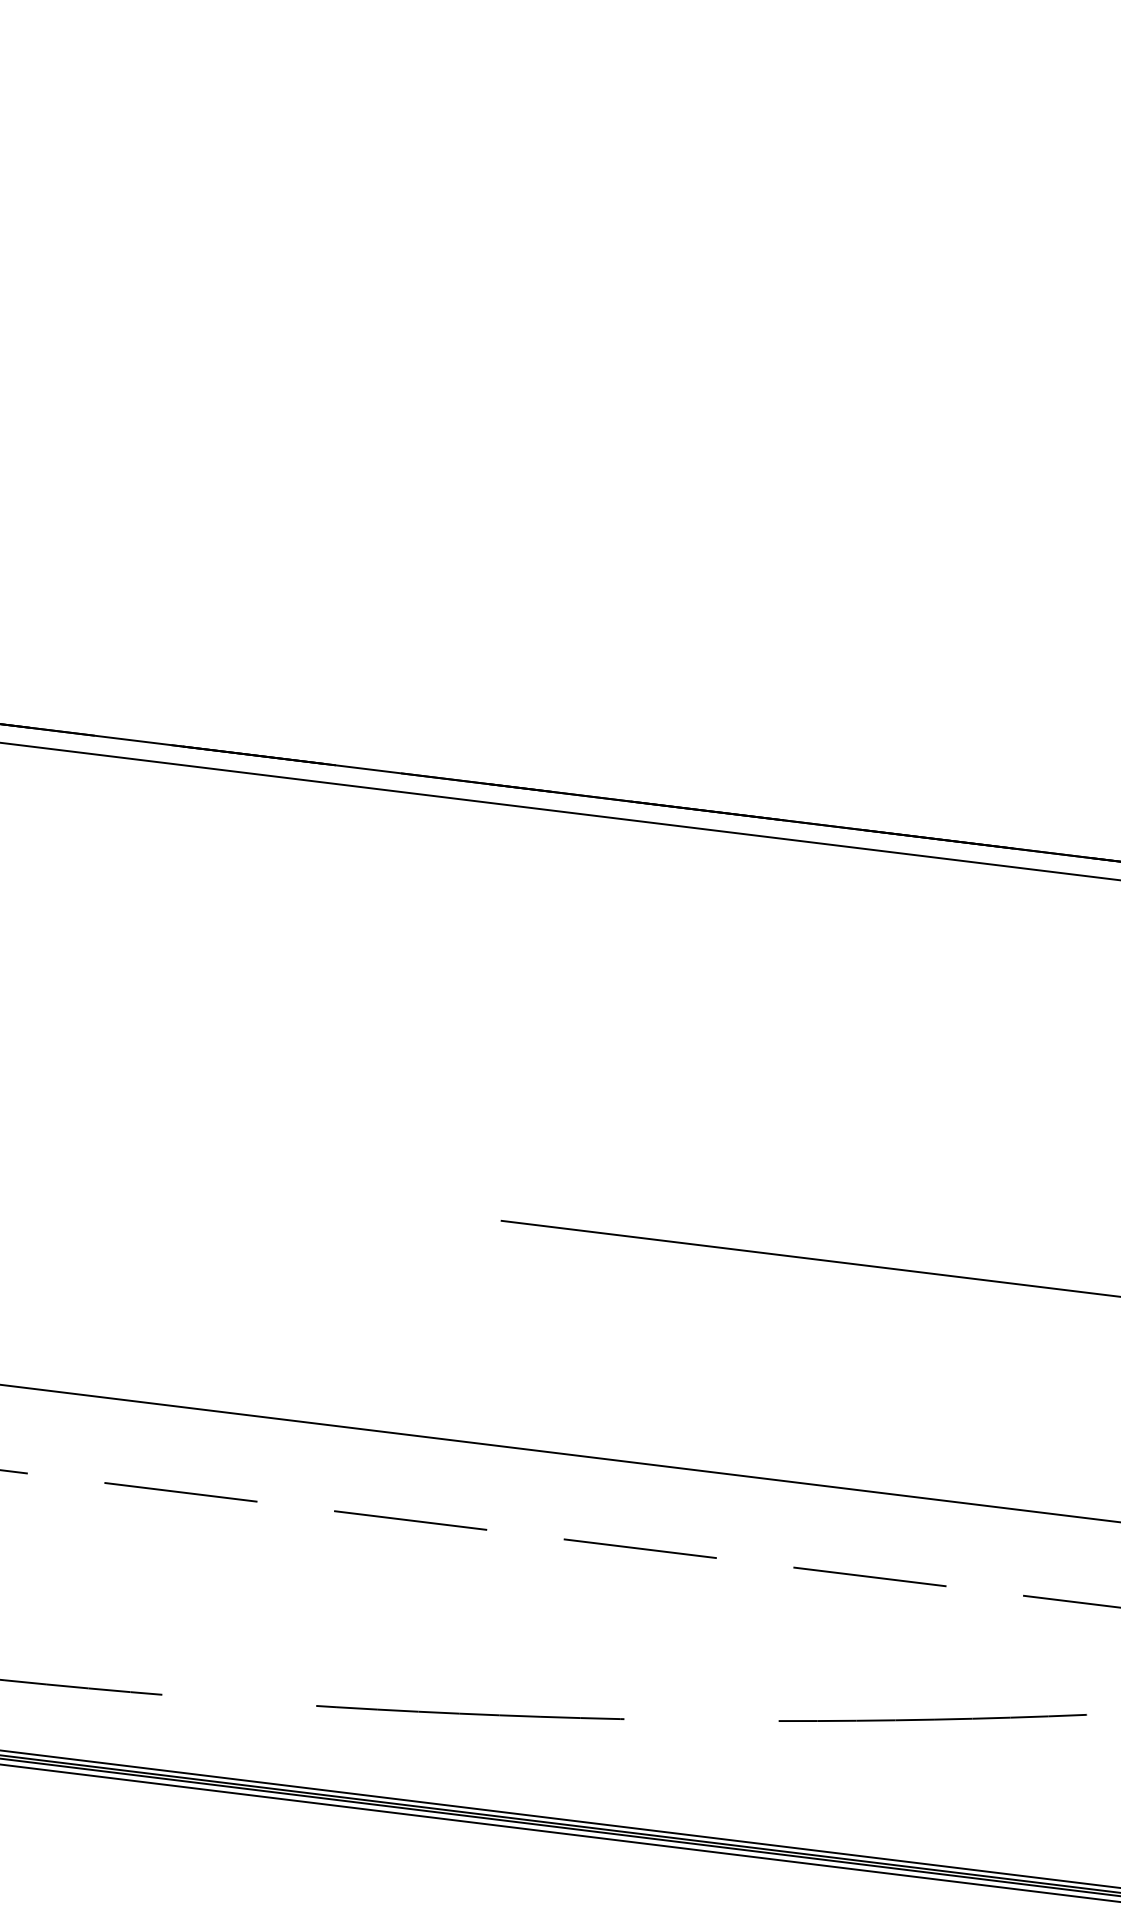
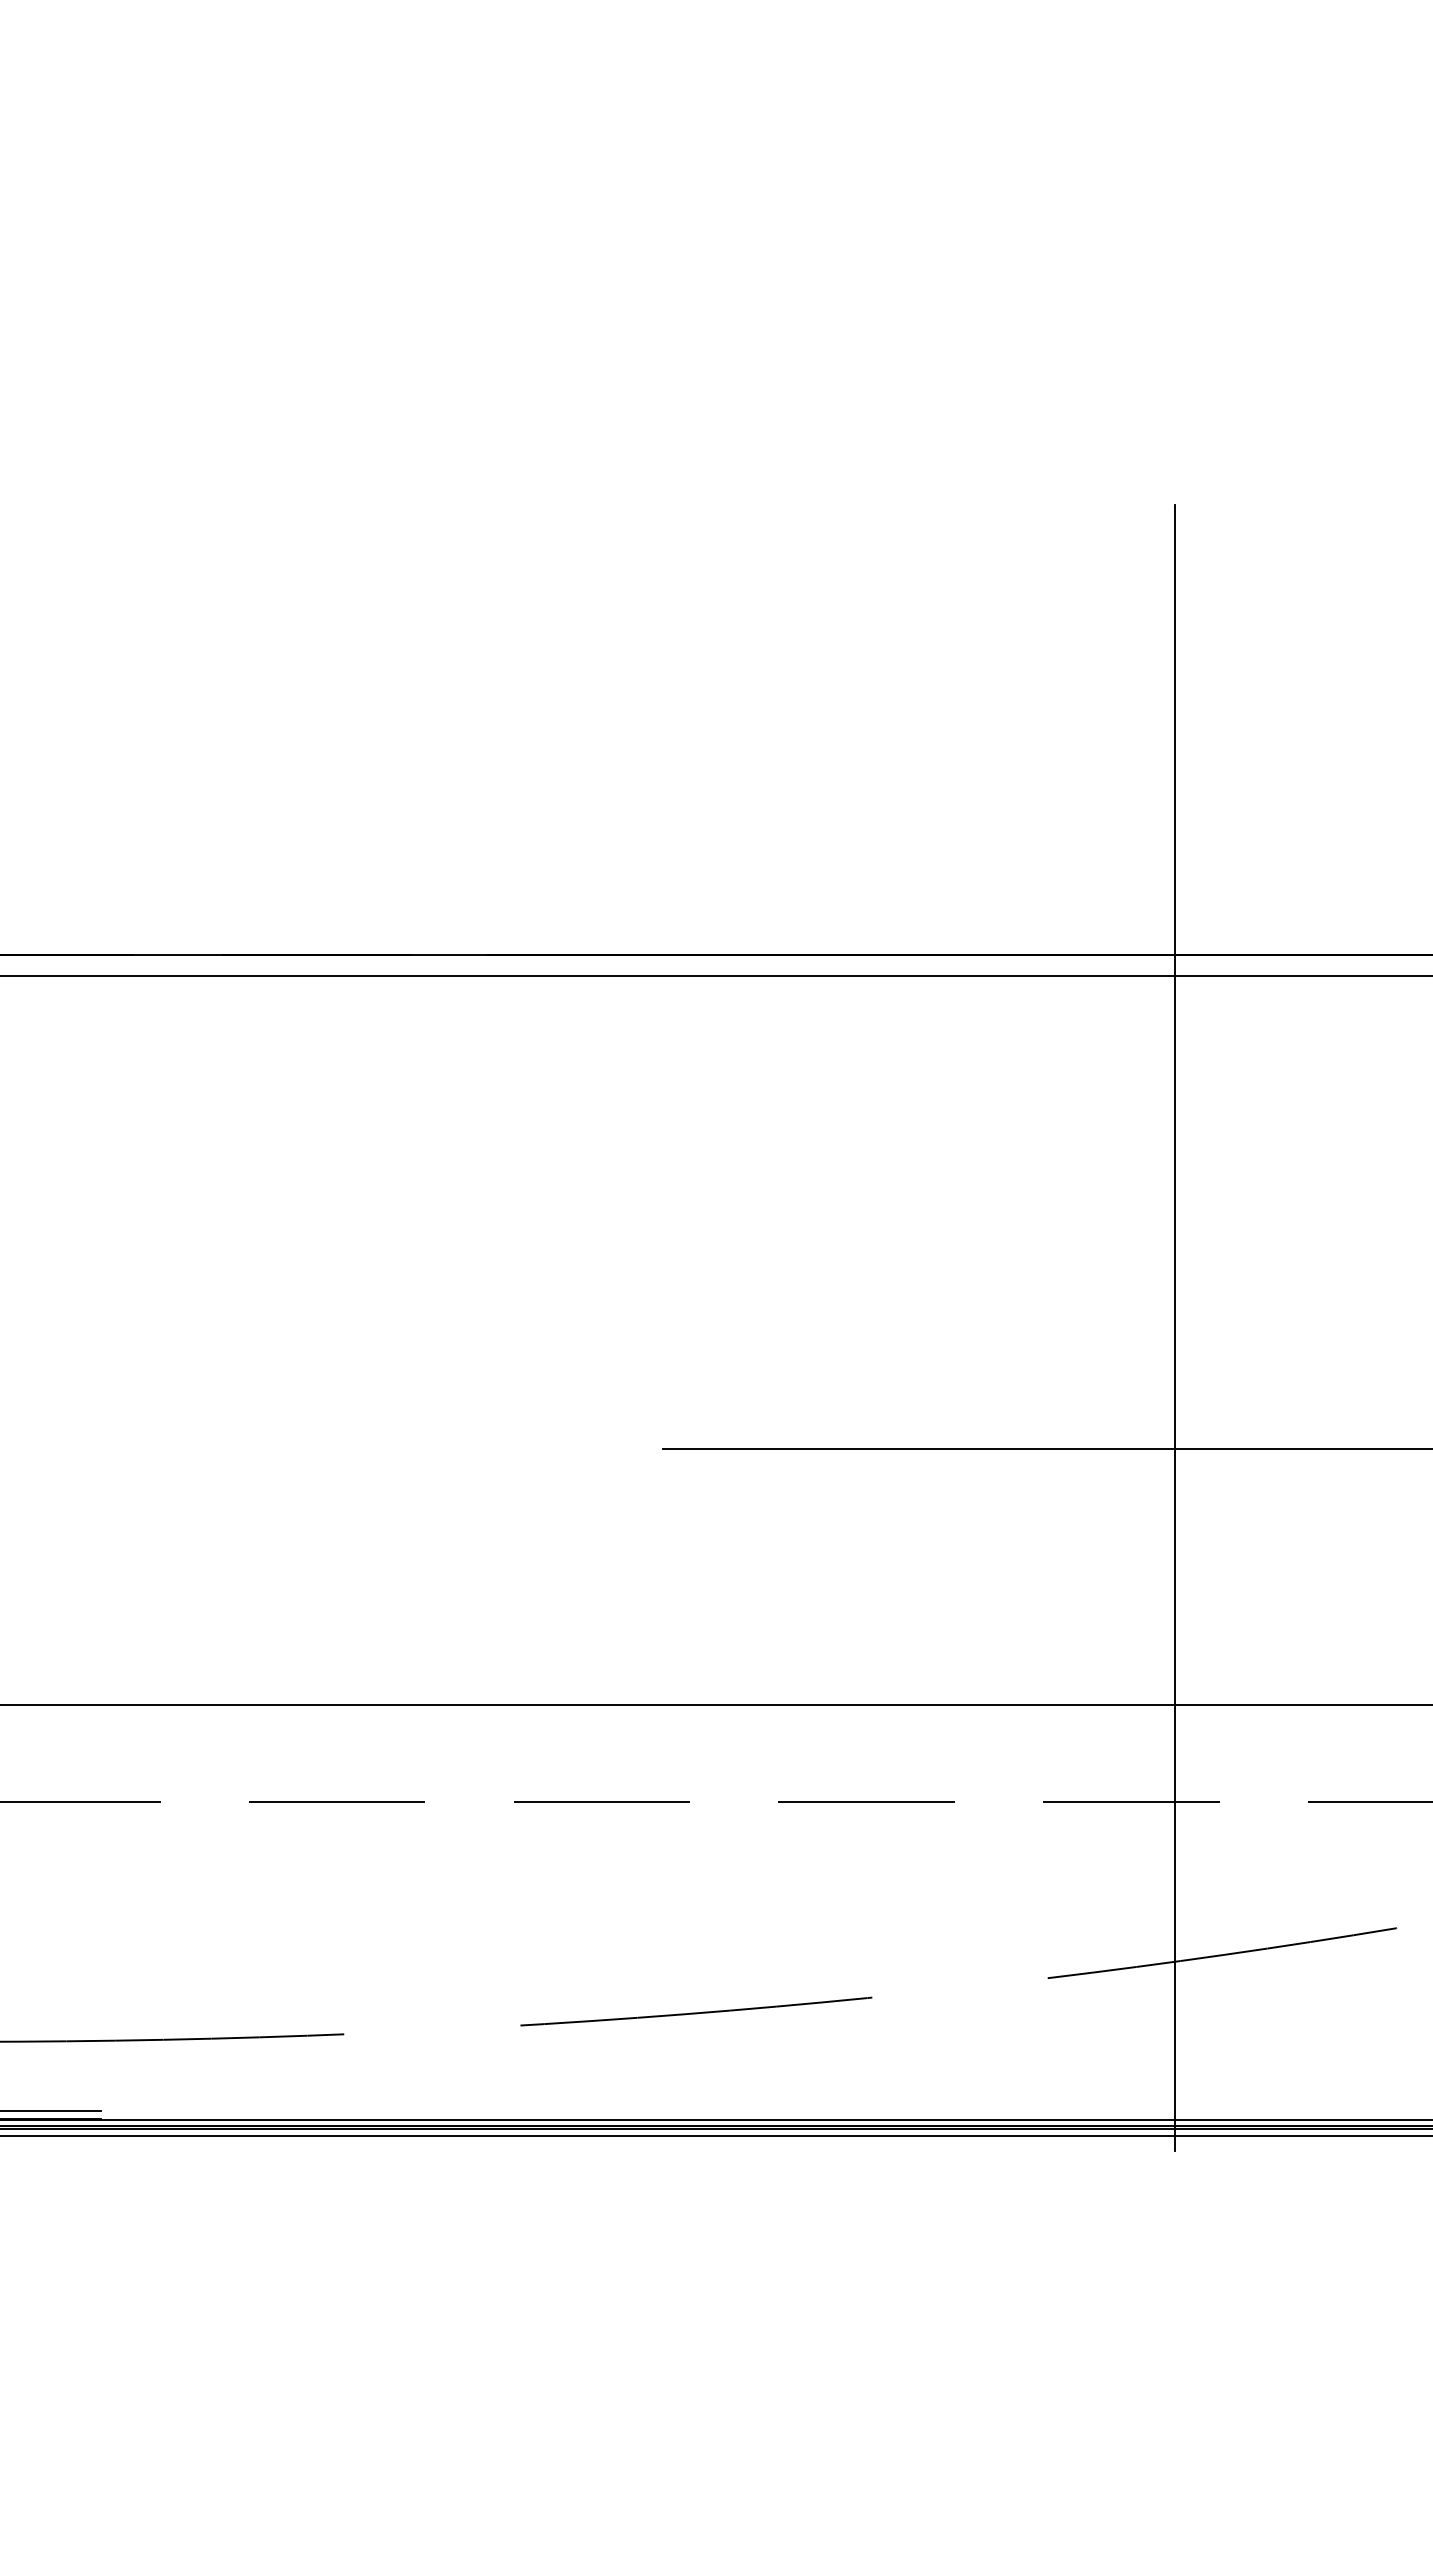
line: (958, 1170) -> (1175, 1327), added

